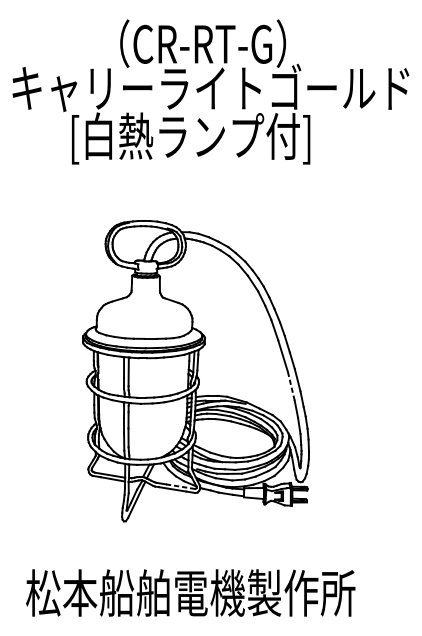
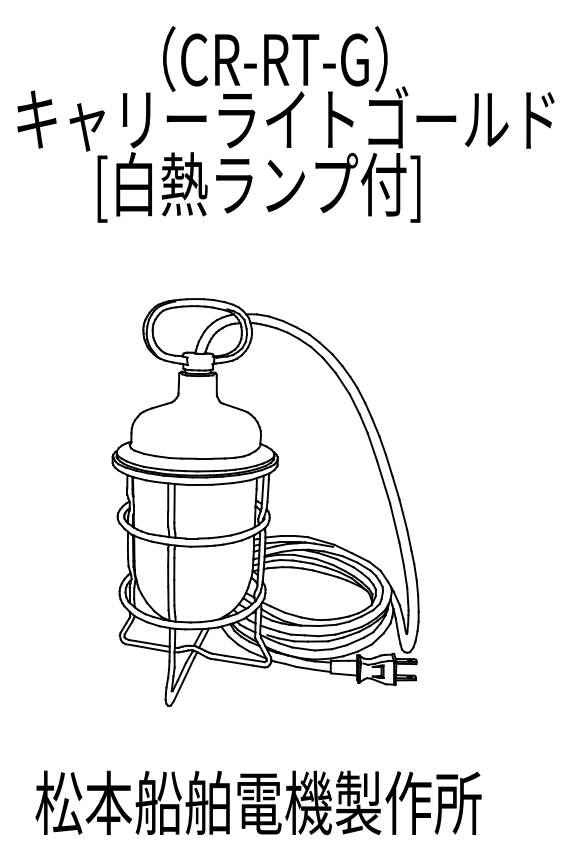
line: (291, 385) -> (394, 522), dashed -> solid
line: (180, 486) -> (244, 658), dashed -> solid

